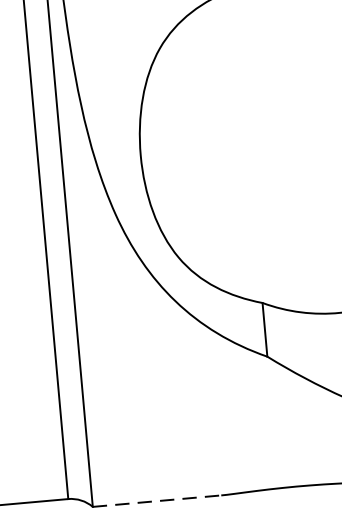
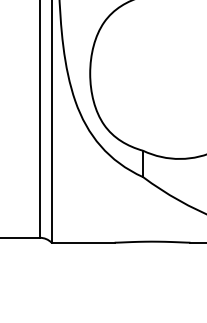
line: (157, 500) -> (83, 242), dashed -> solid

